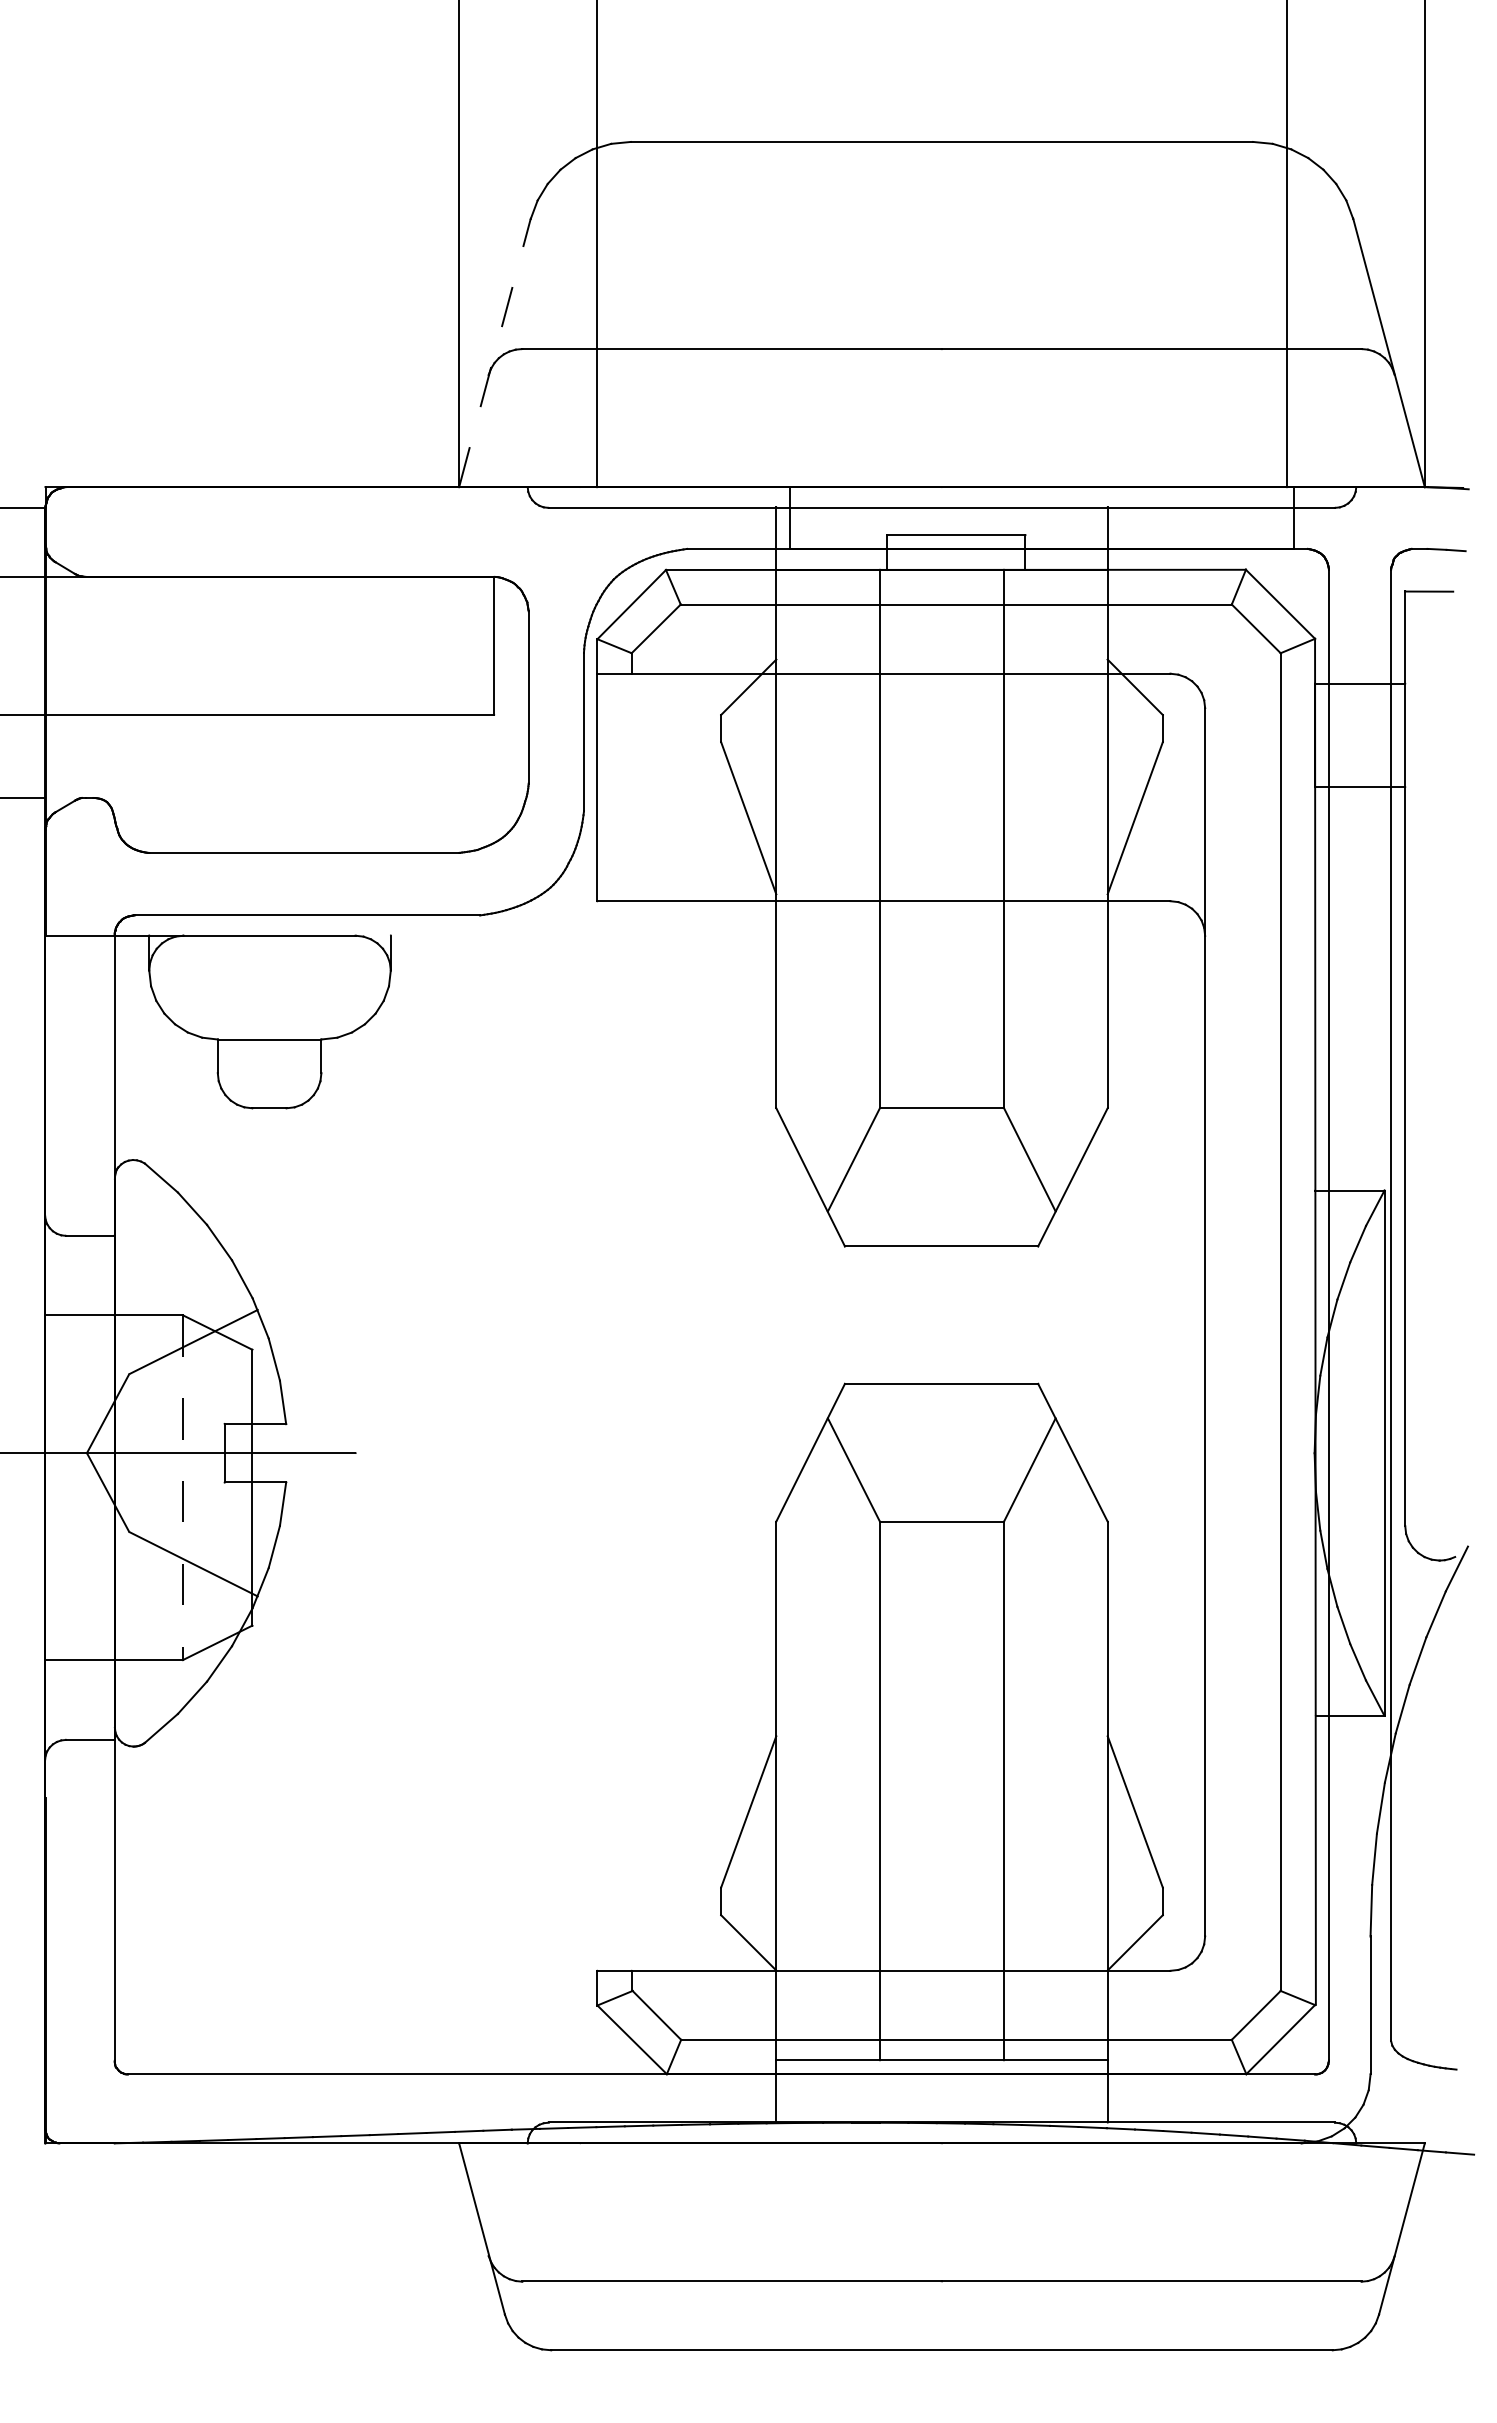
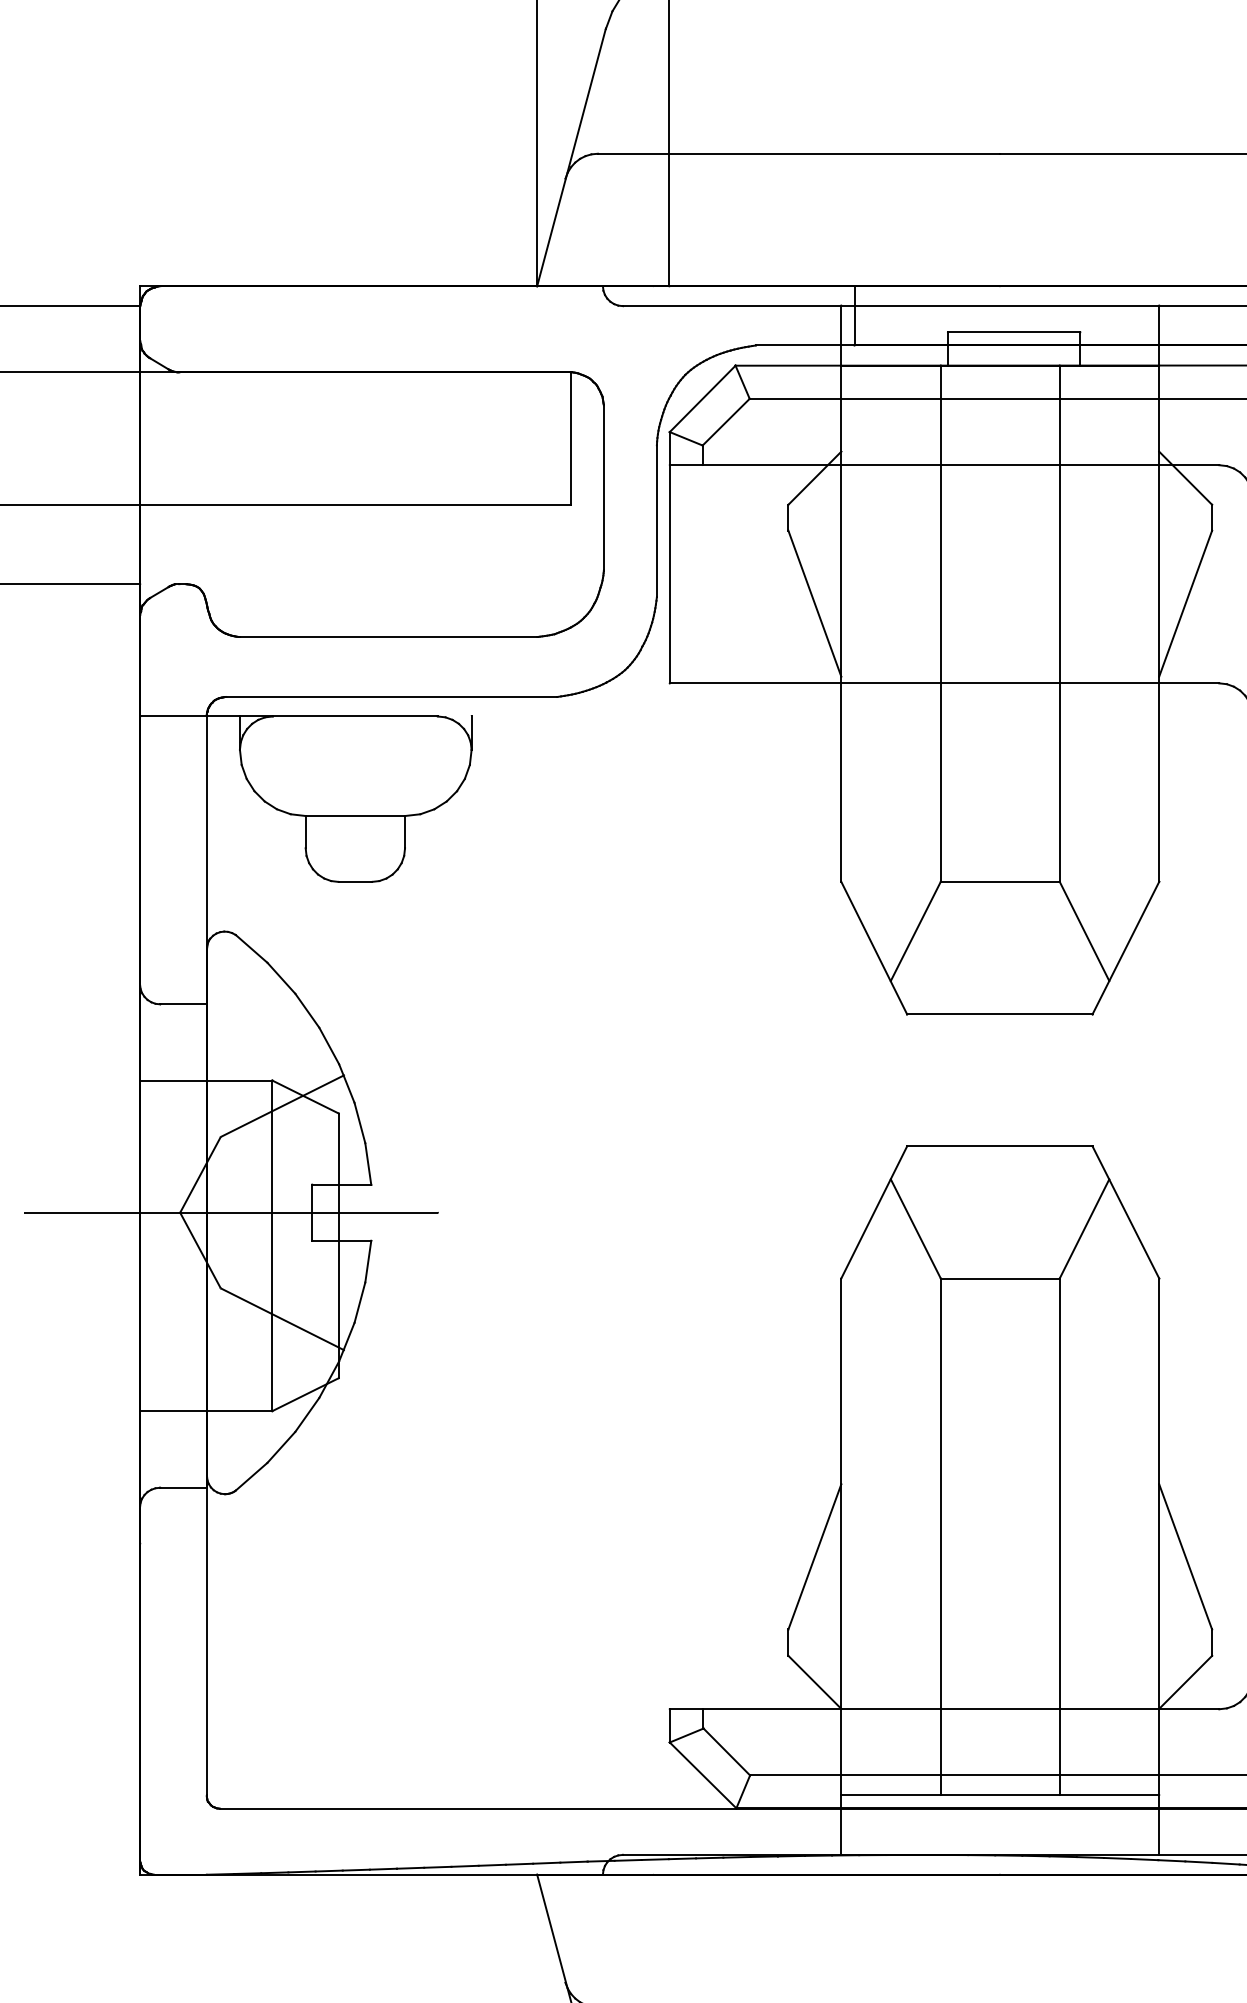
line: (494, 352) -> (571, 157), dashed -> solid
line: (183, 1488) -> (272, 1246), dashed -> solid

